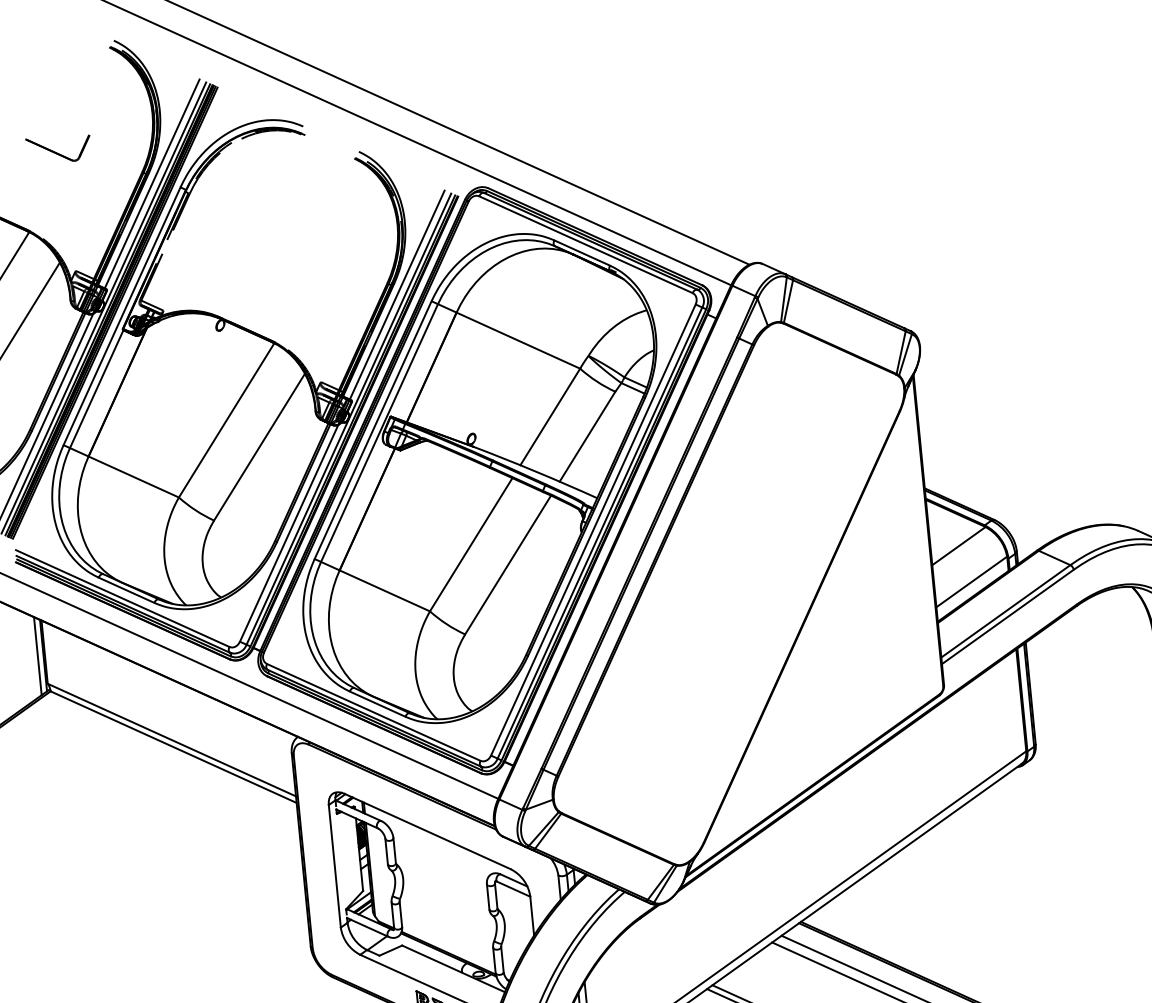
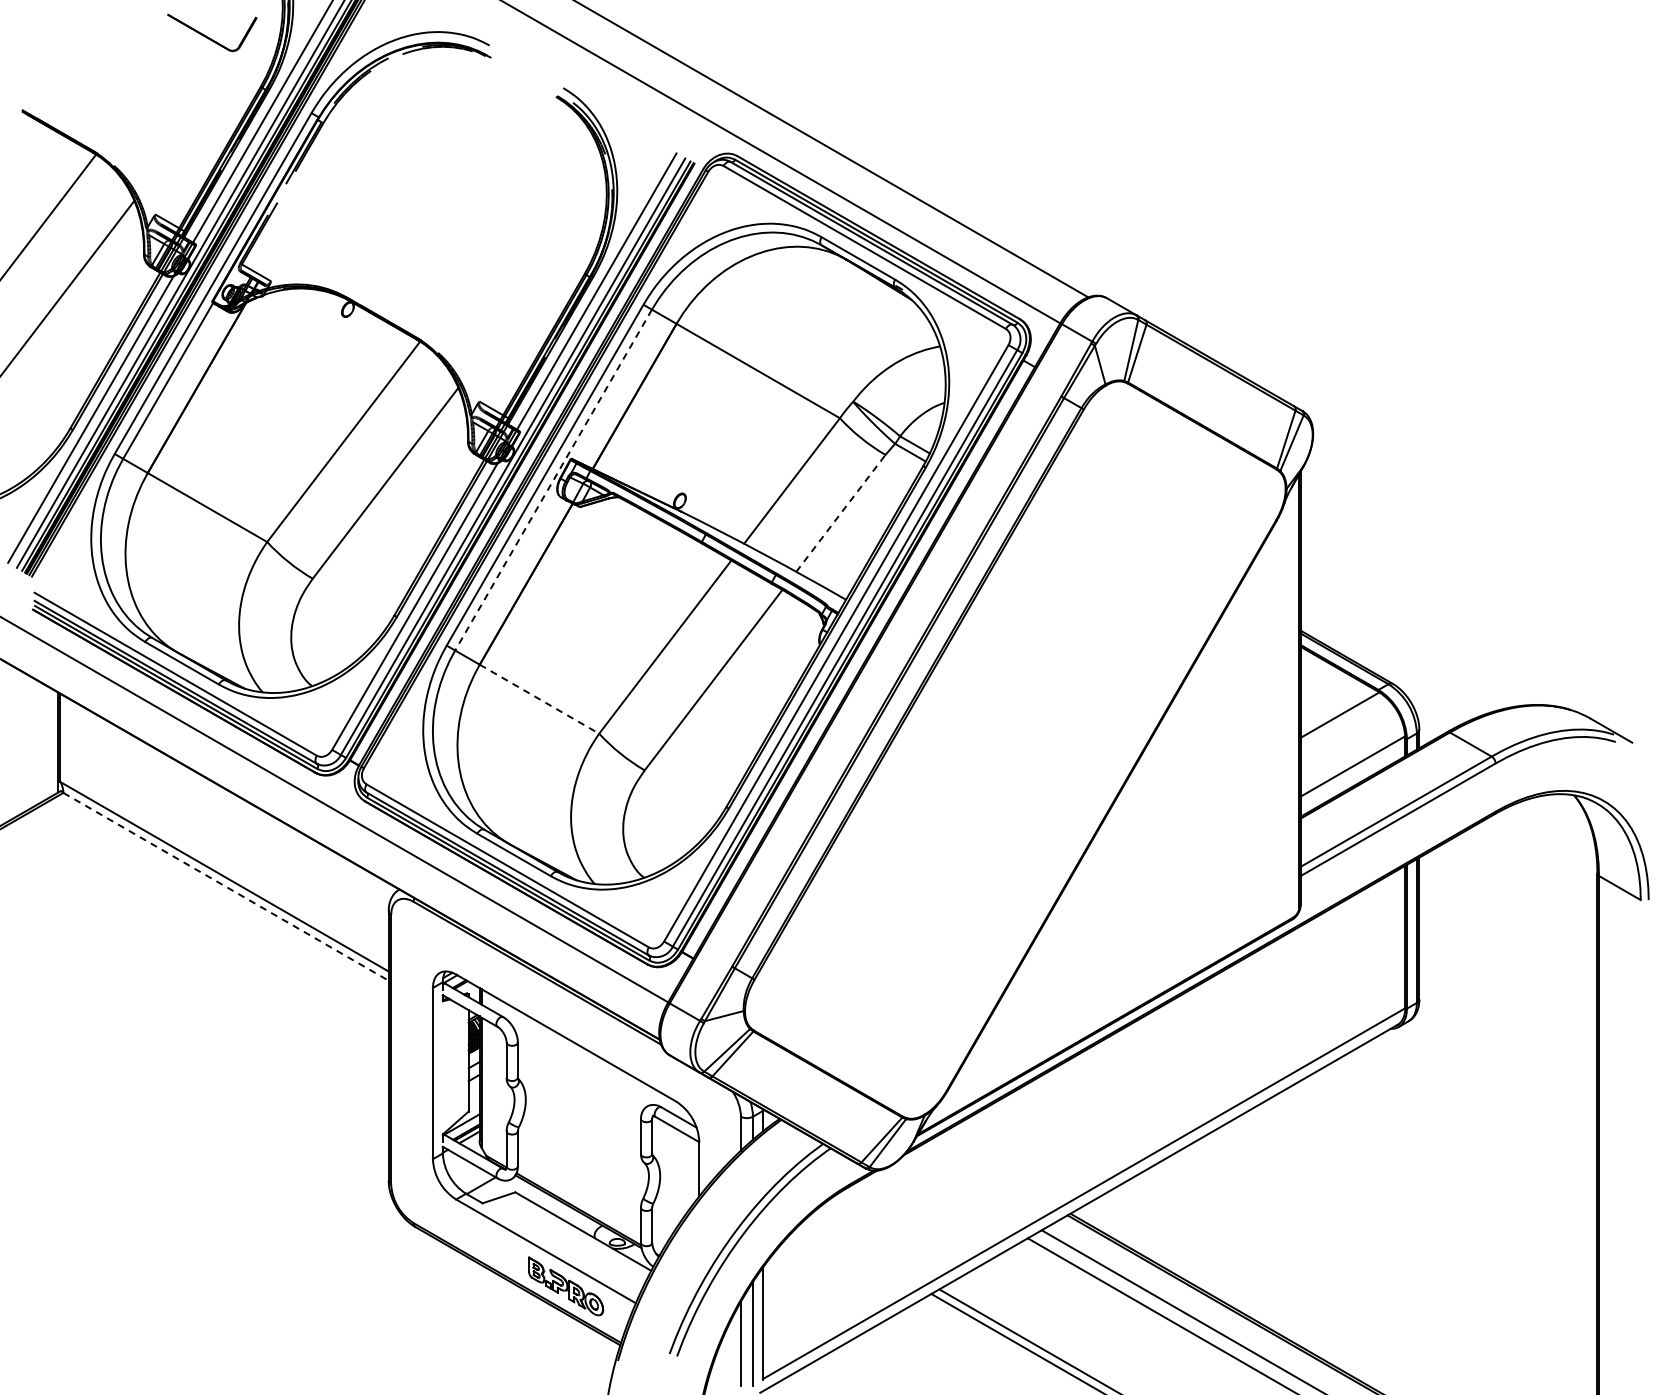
part: (59, 149) -> (212, 33), moved
line: (379, 433) -> (553, 480), solid -> dashed
line: (587, 436) -> (840, 513), solid -> dashed
line: (384, 591) -> (539, 699), solid -> dashed
line: (37, 656) -> (50, 742), removed
line: (173, 746) -> (226, 886), solid -> dashed

